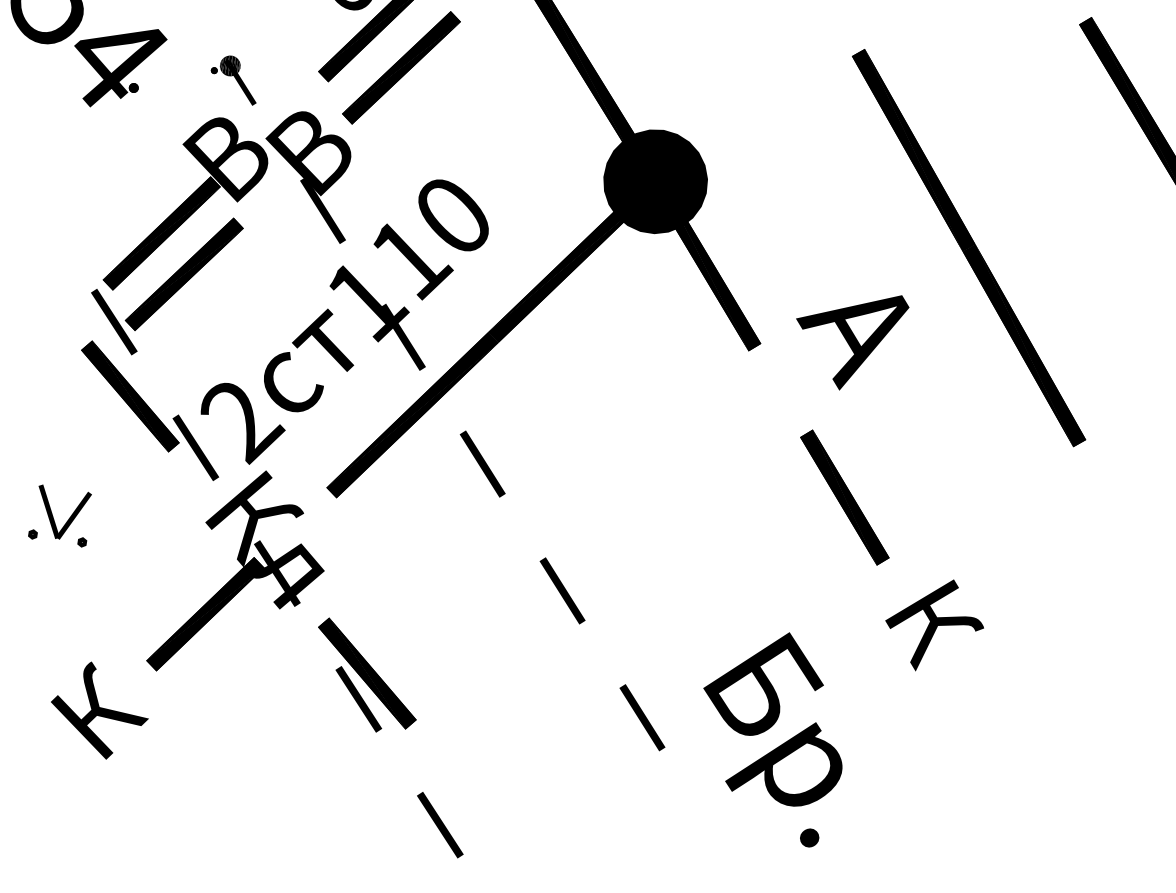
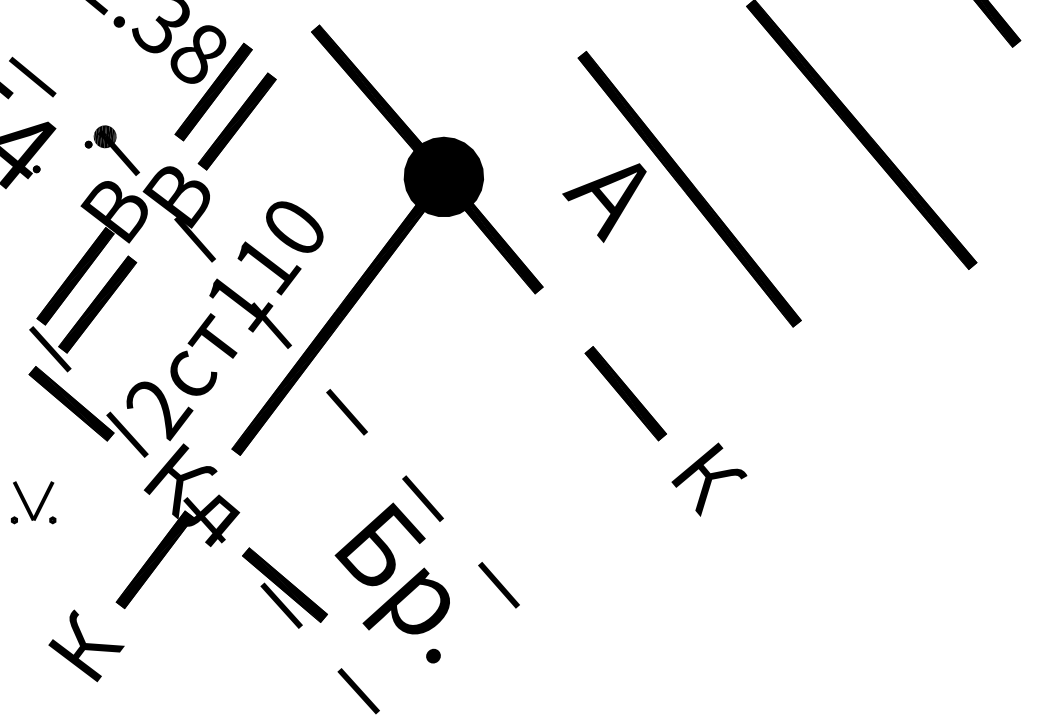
part: (233, 79) -> (111, 150), size x1.43
text: (848, 338) -> (604, 202), moved
text: (770, 734) -> (391, 582), moved

